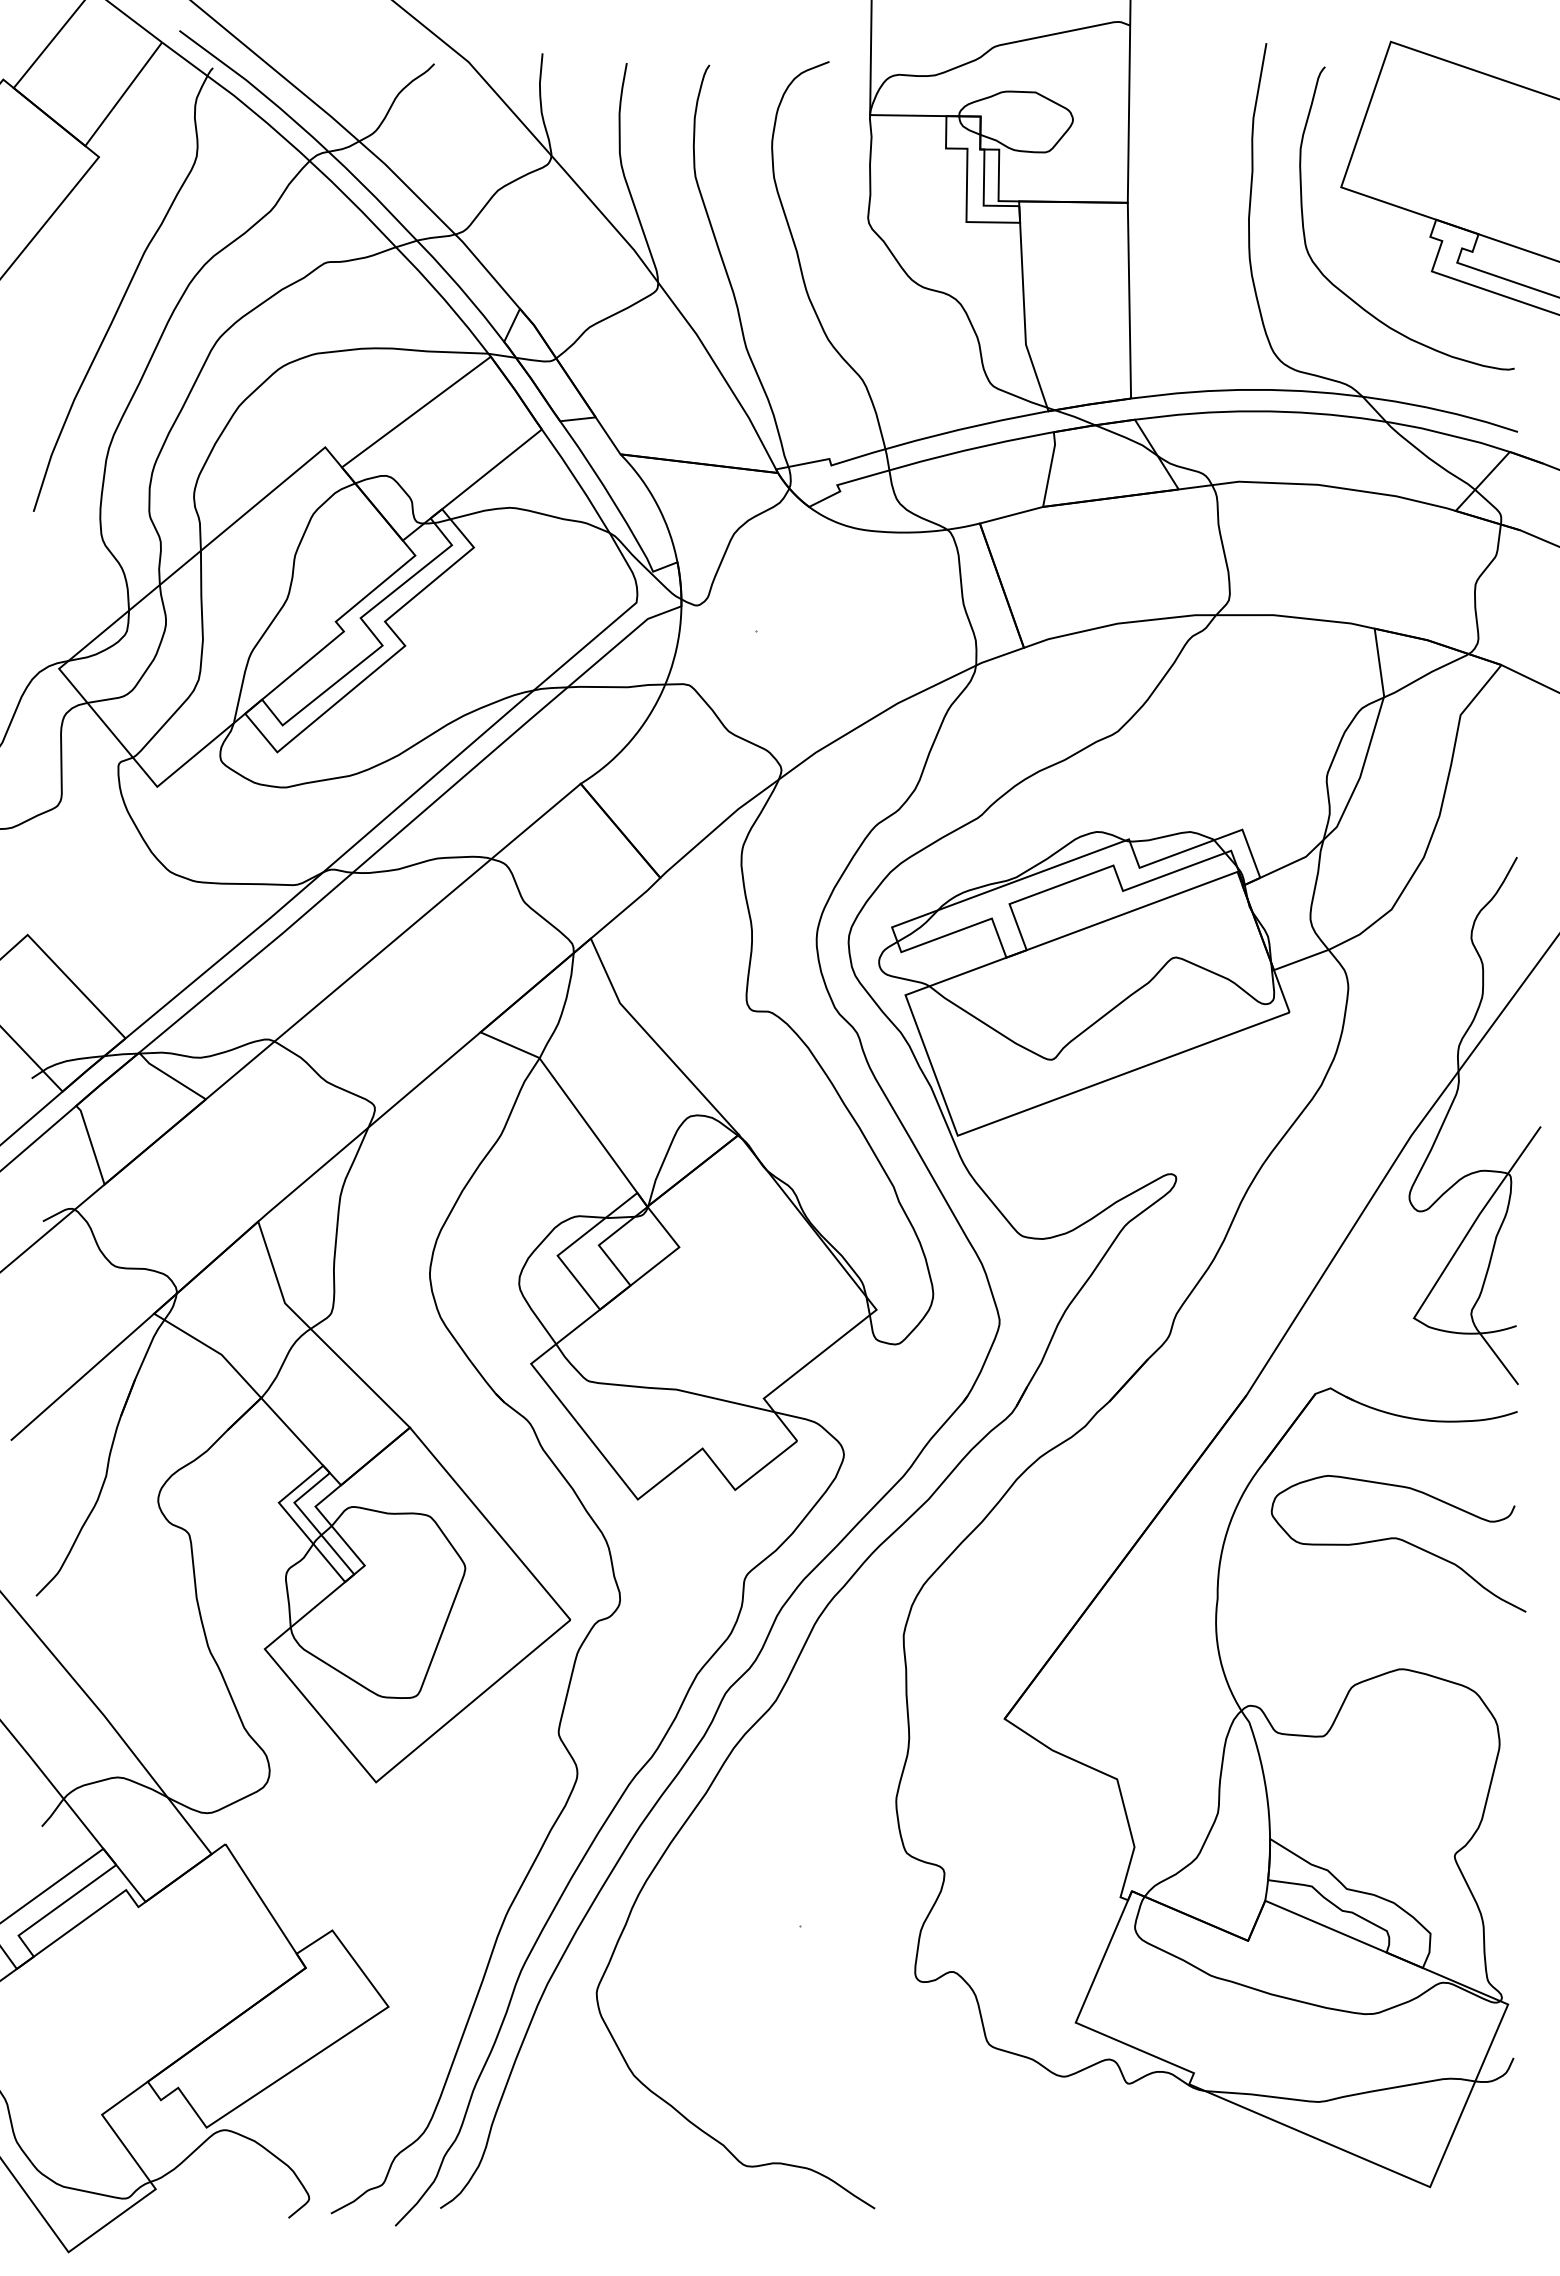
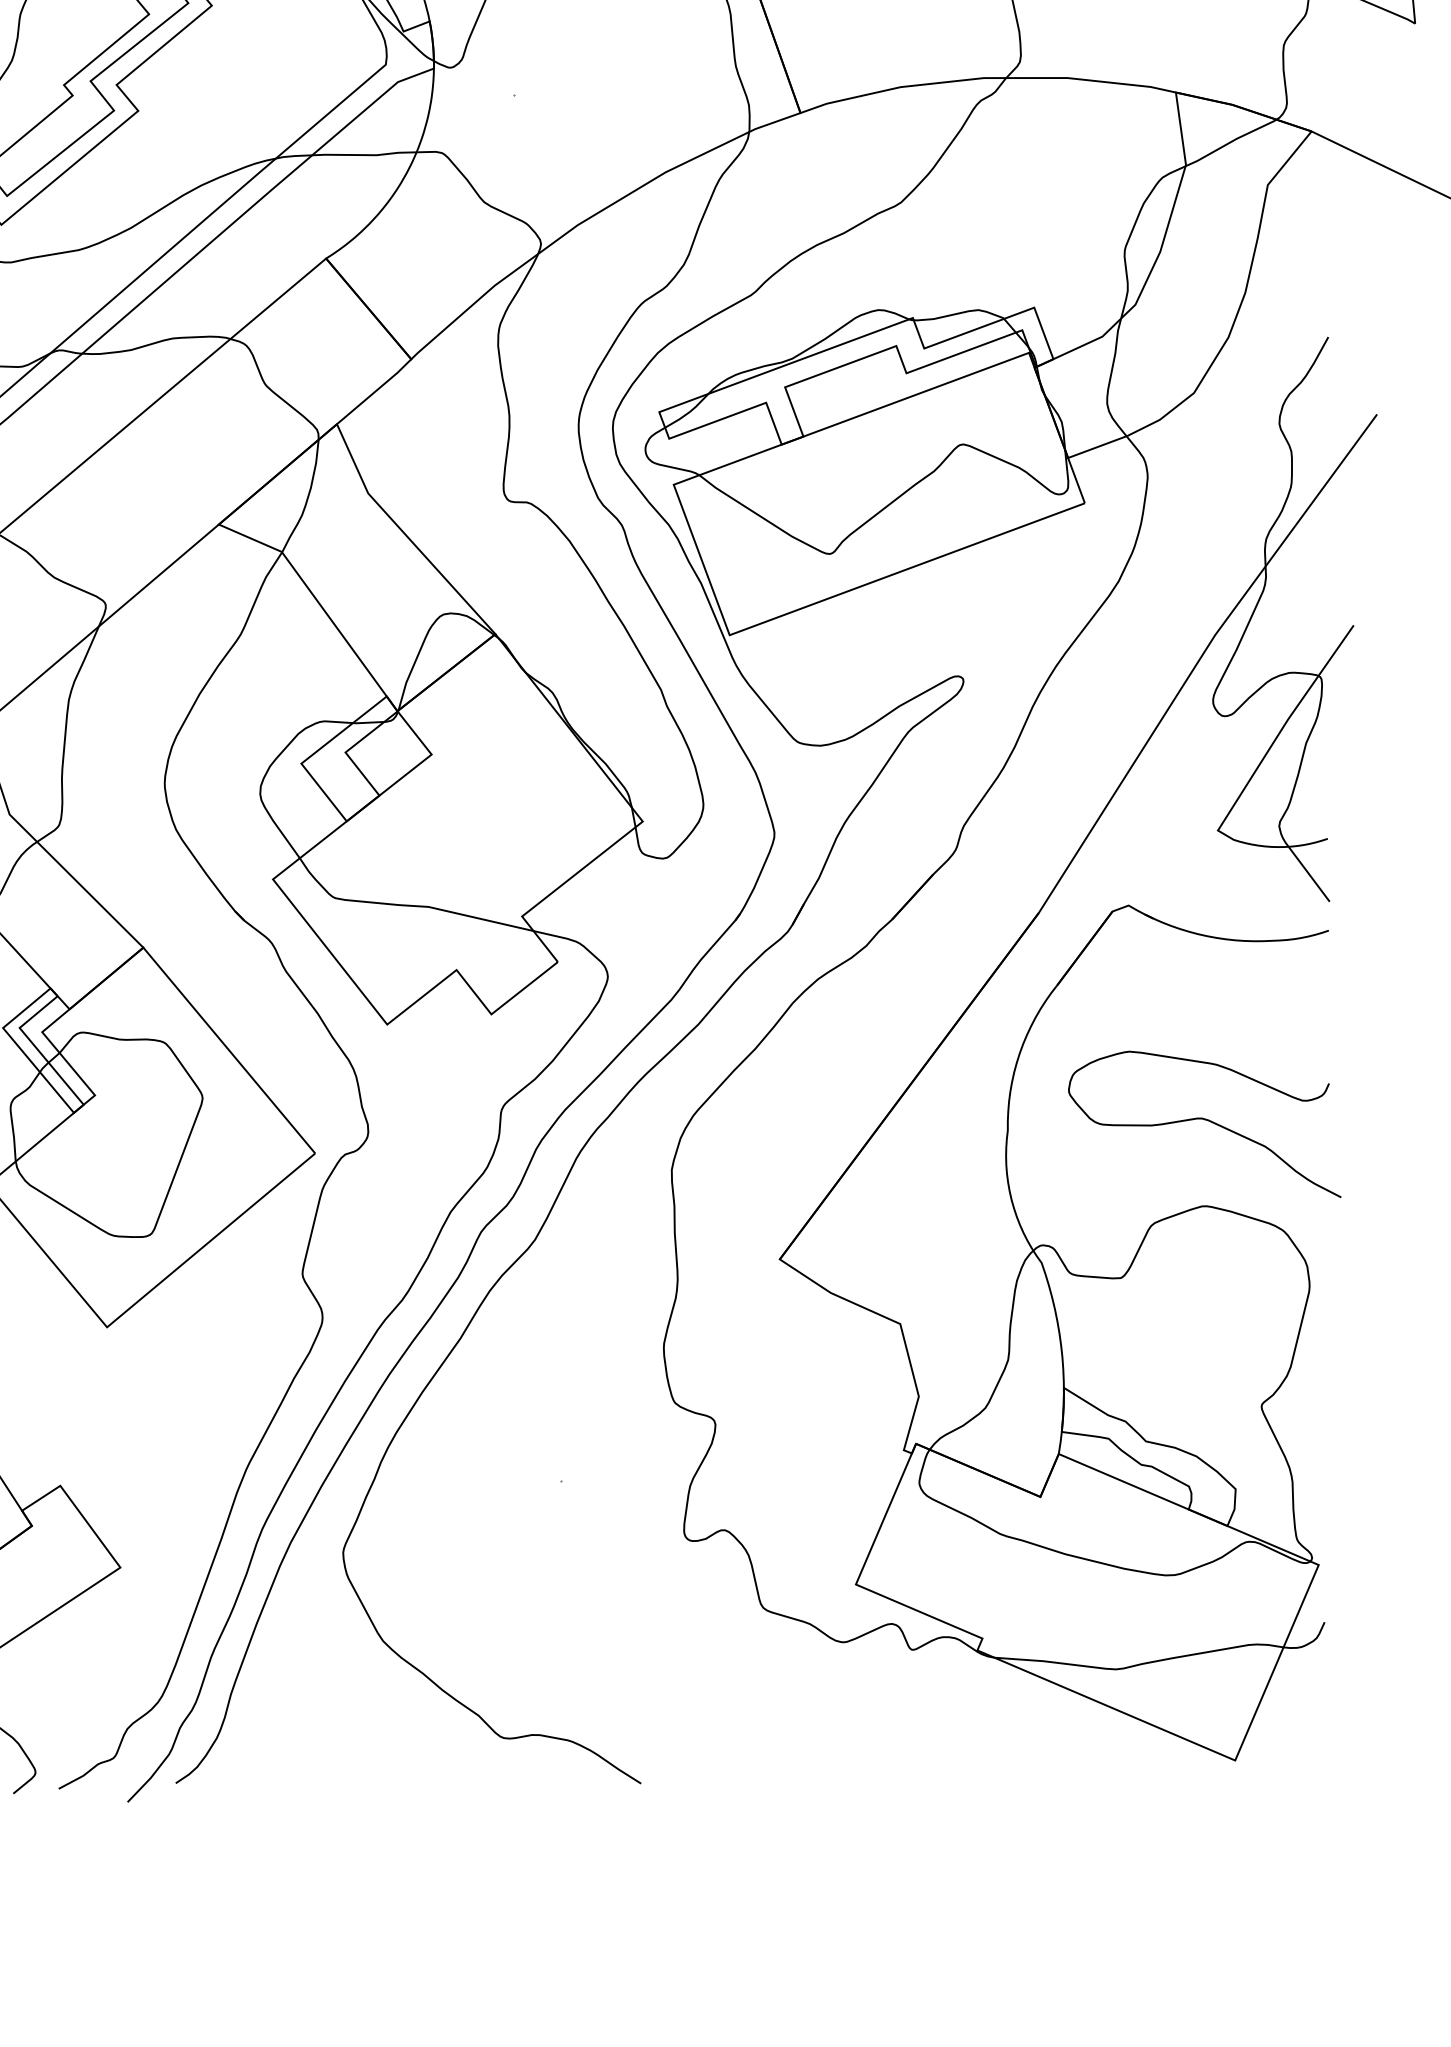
curve: (1399, 1540) -> (1205, 1120), moved

